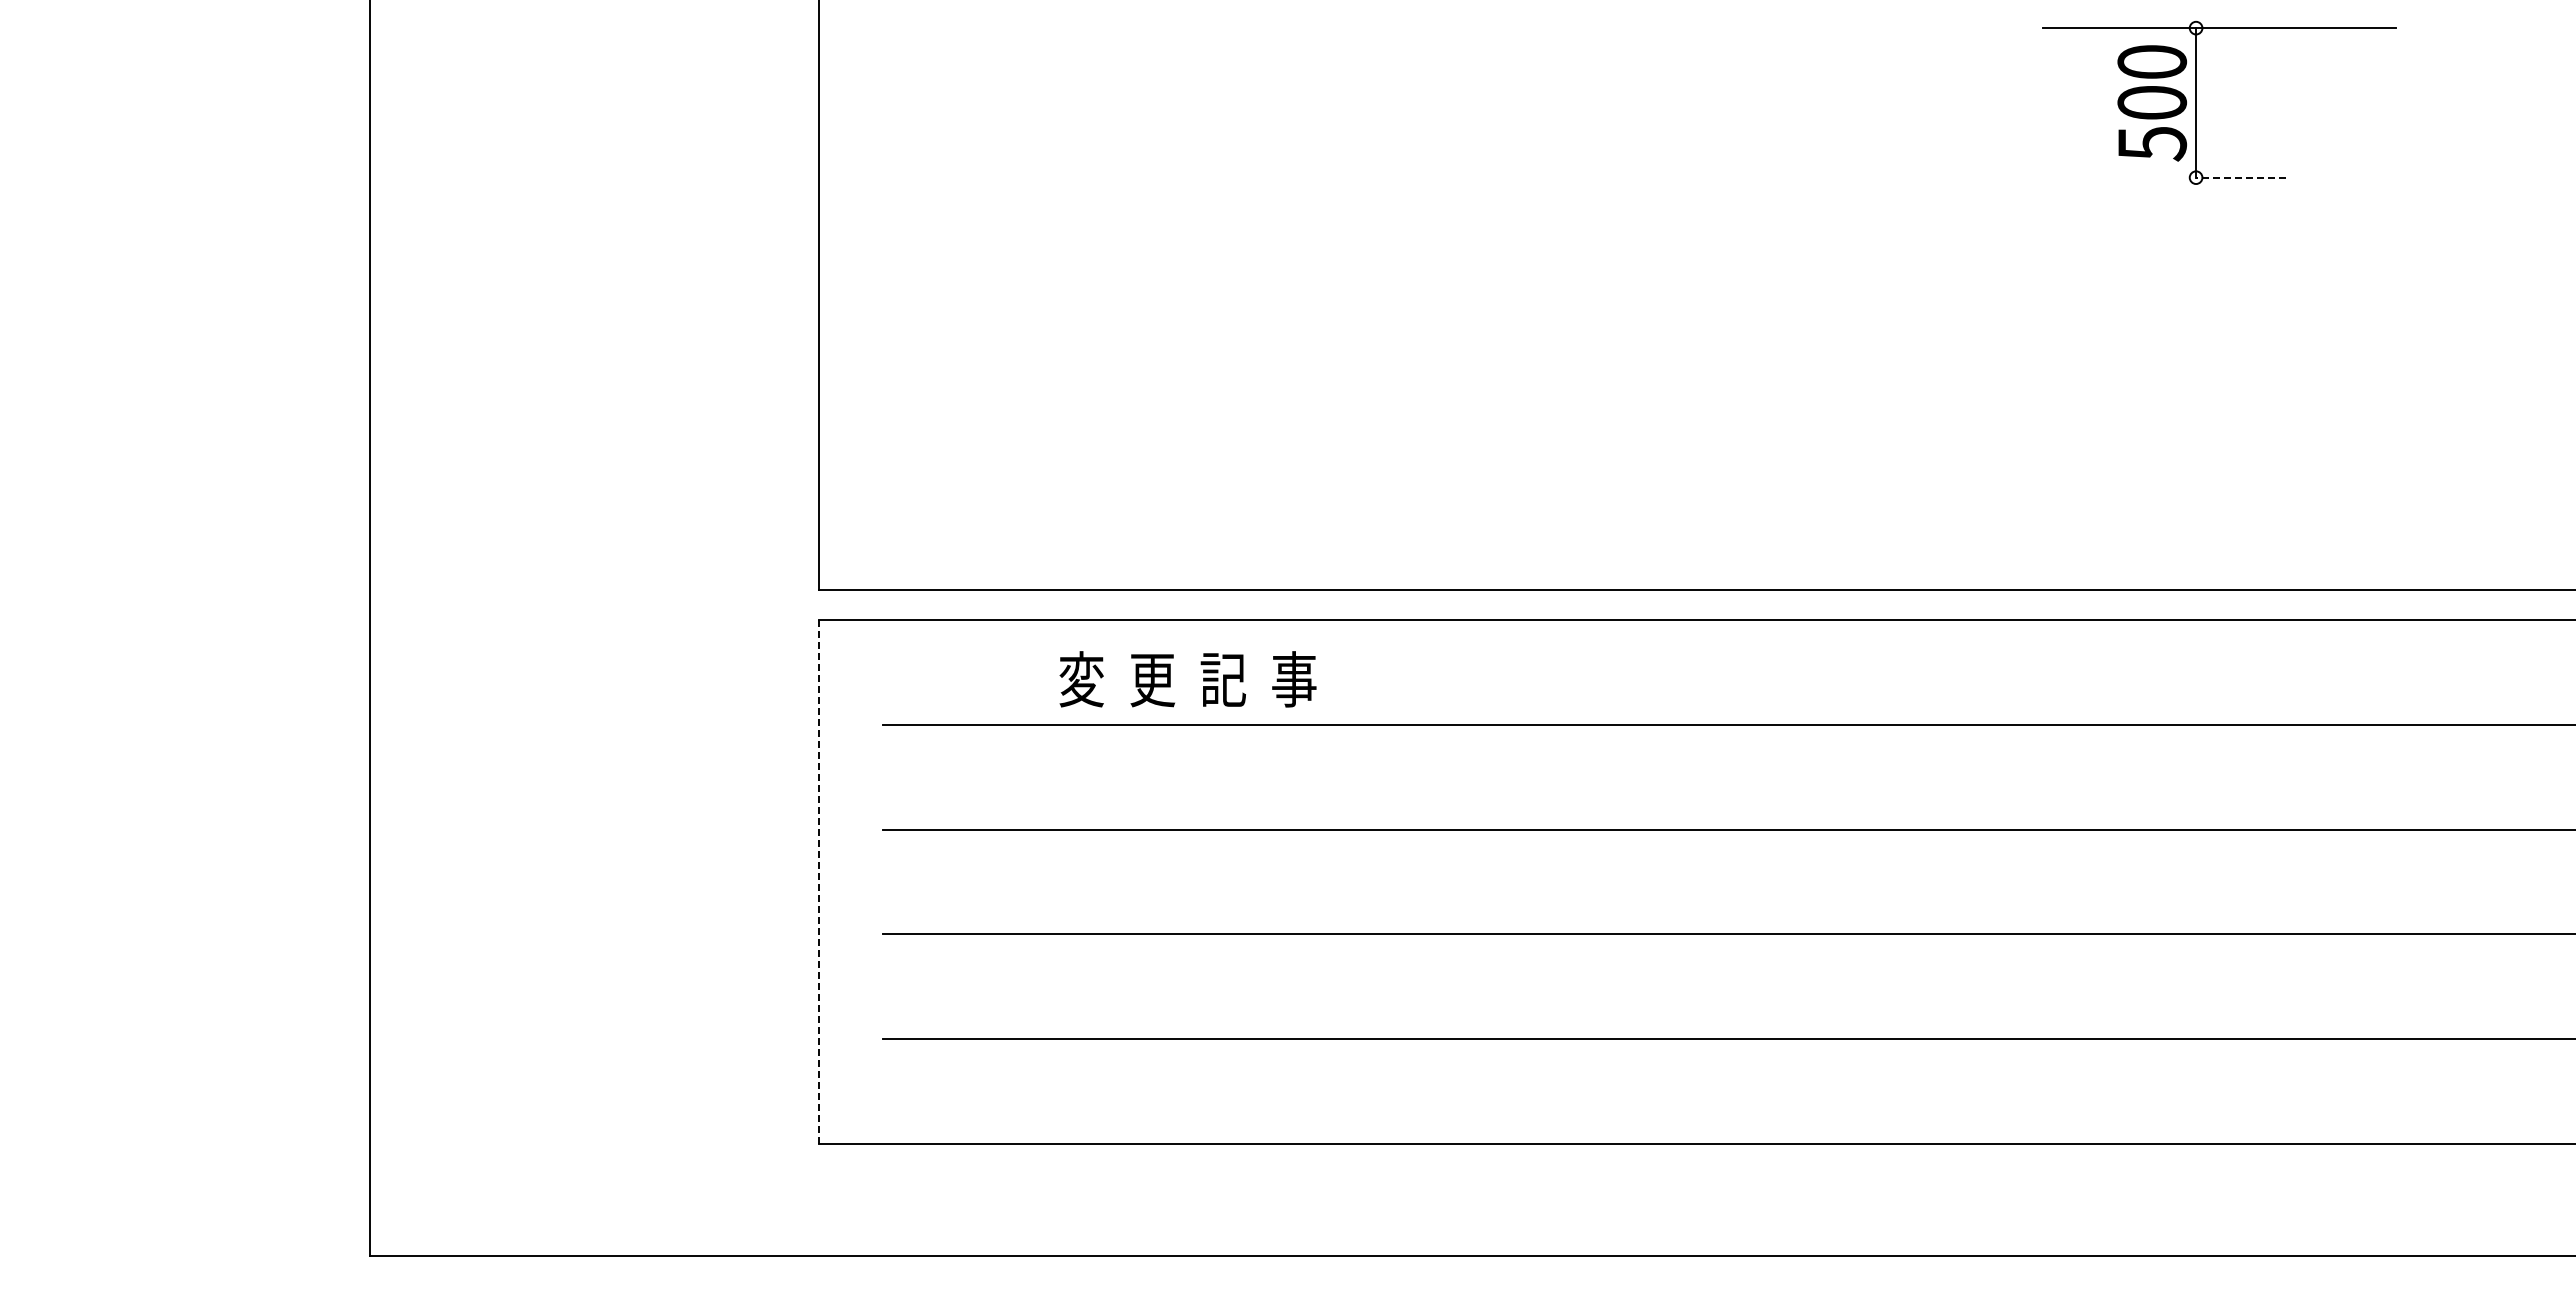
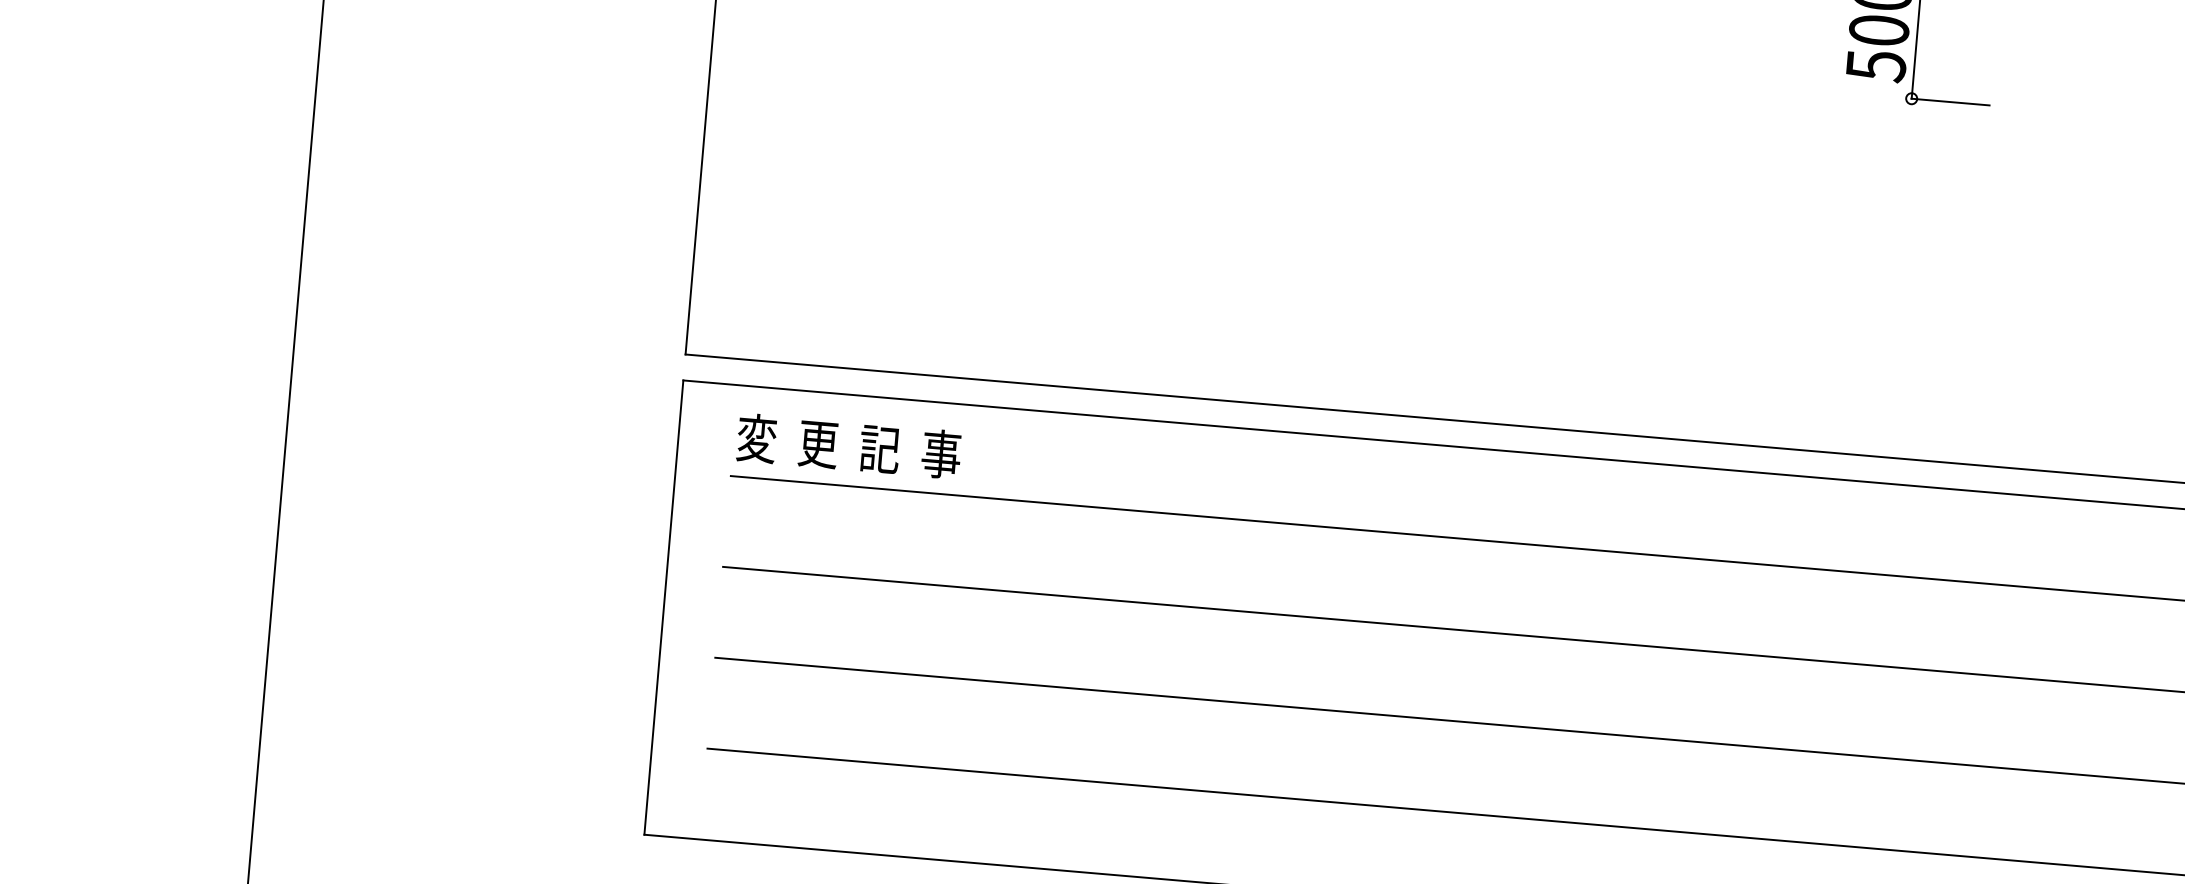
line: (2240, 177) -> (1950, 101), dashed -> solid
text: (1187, 679) -> (848, 446), moved
line: (818, 881) -> (663, 607), dashed -> solid

